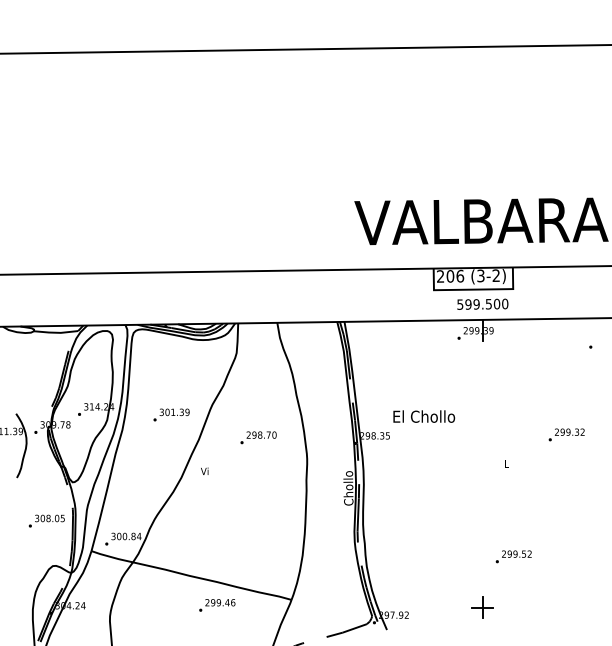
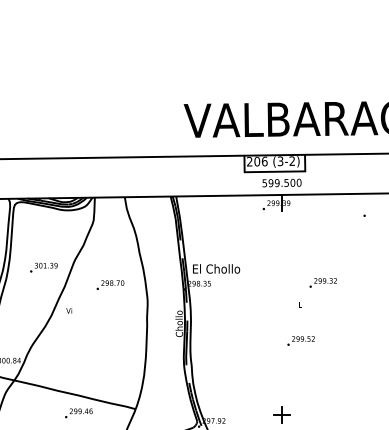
text: (424, 416) -> (216, 268), moved
text: (566, 434) -> (323, 282), moved
text: (513, 556) -> (300, 340), moved

